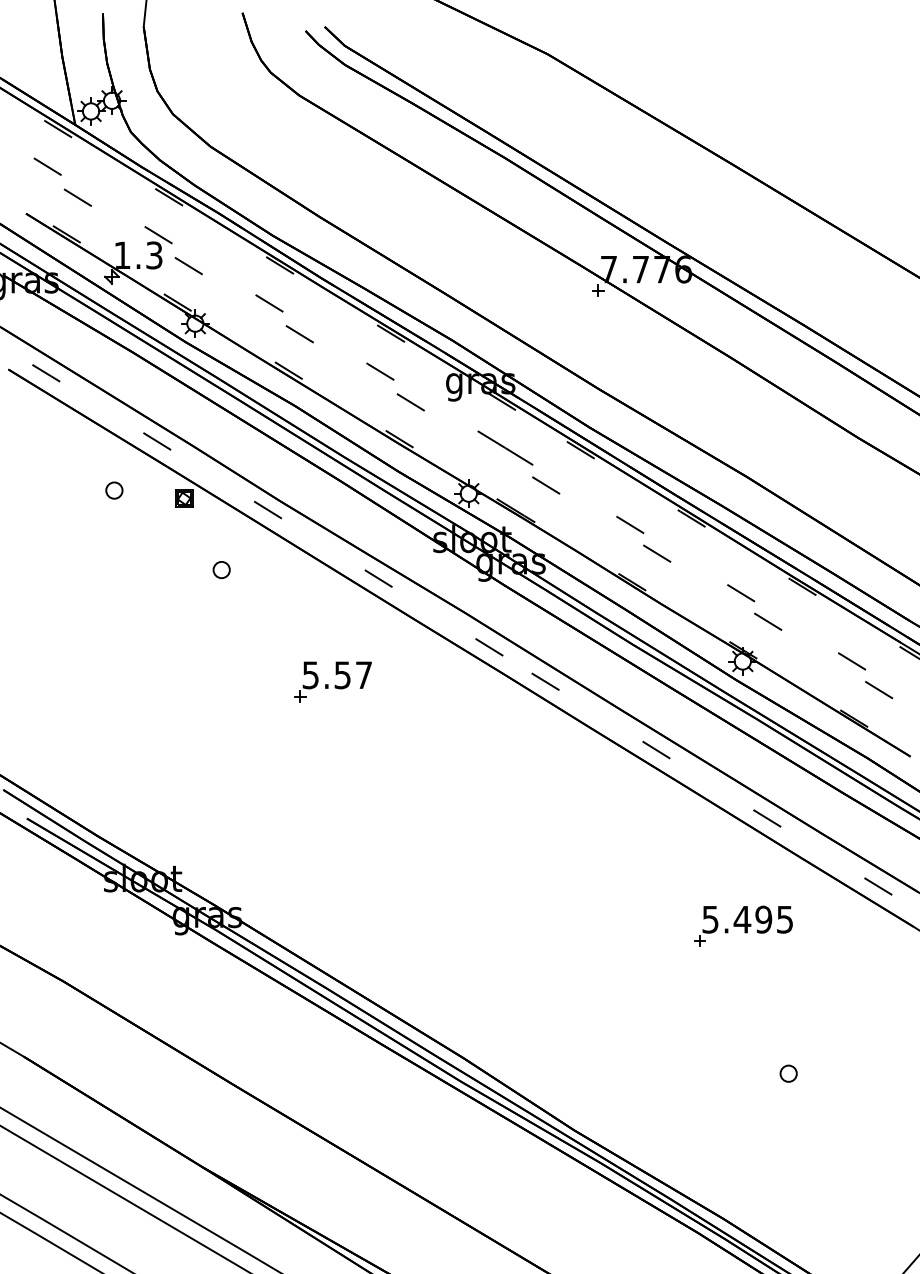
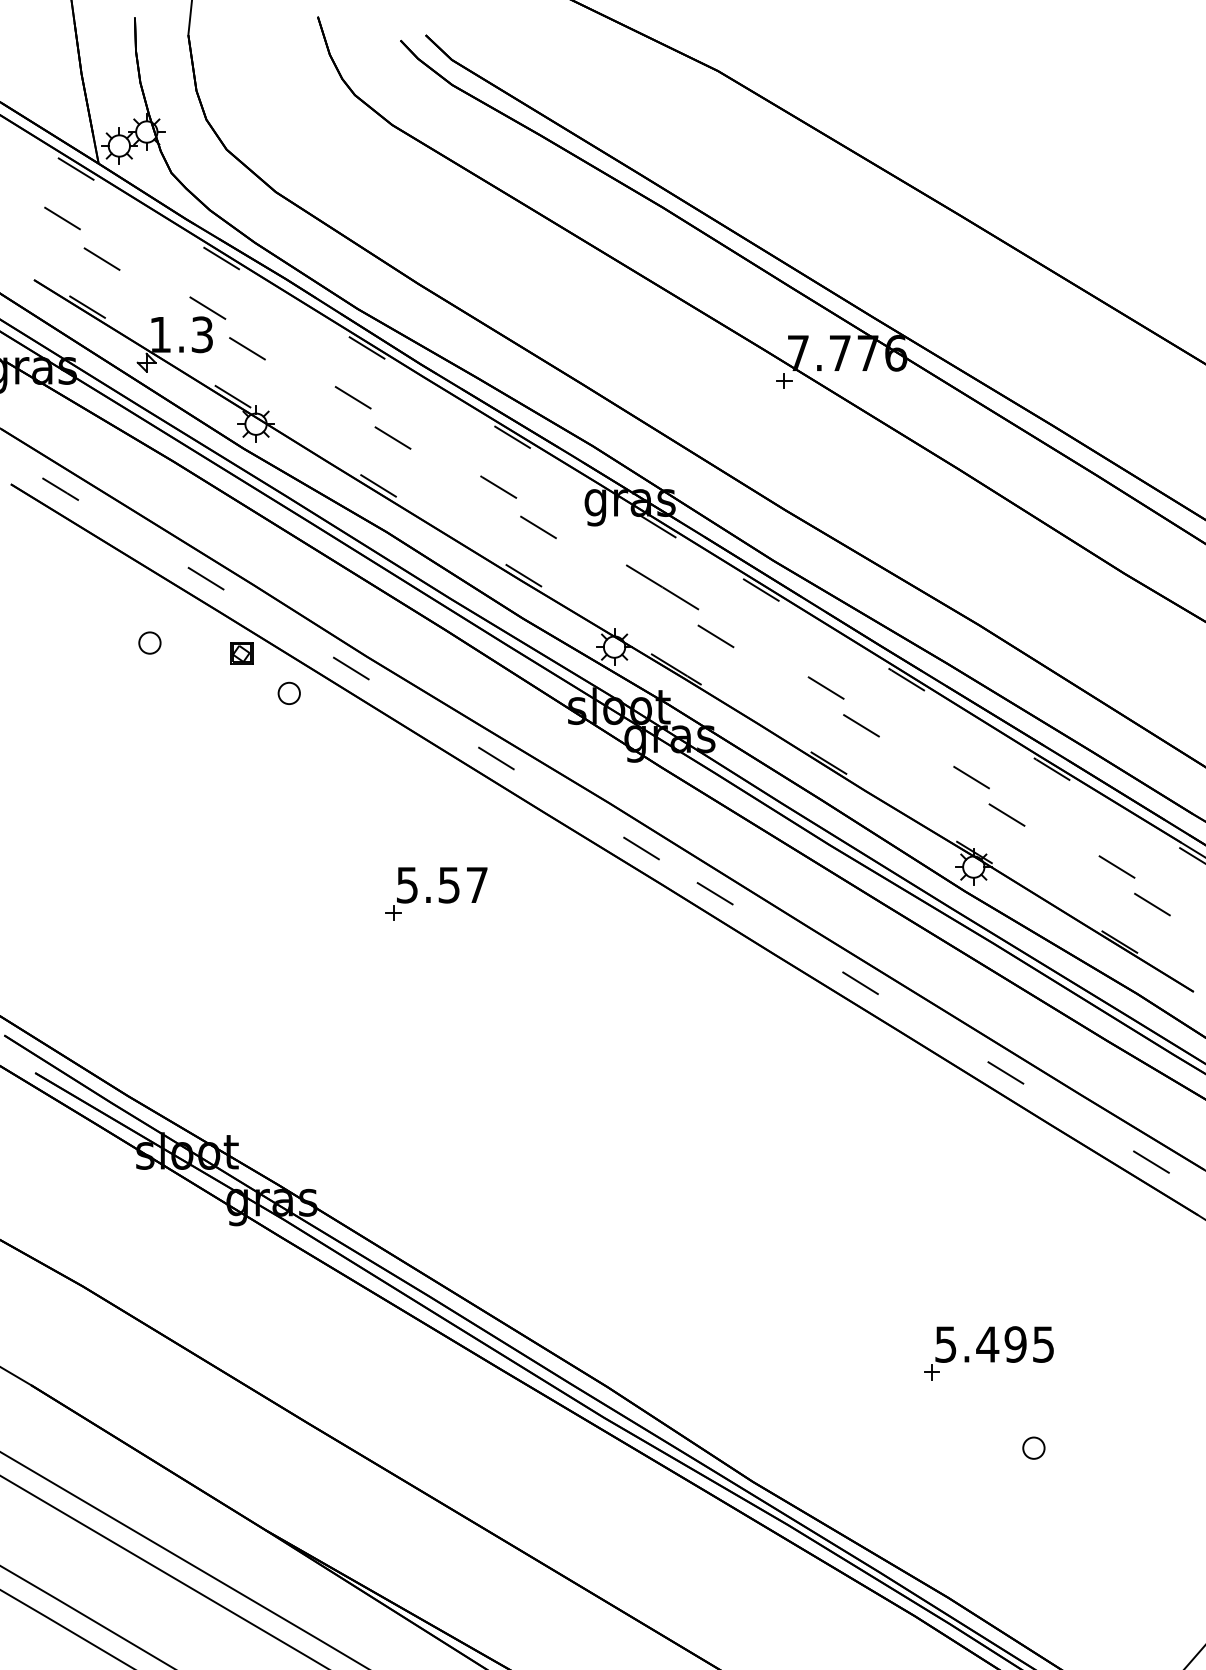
part: (221, 570) -> (289, 694), moved
part: (743, 925) -> (989, 1352), moved
part: (788, 1073) -> (1033, 1447), moved

